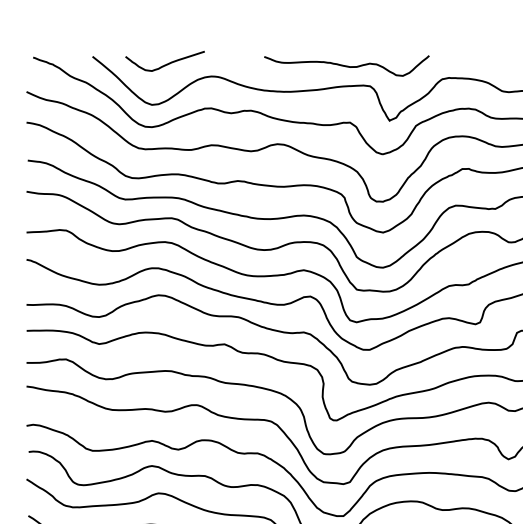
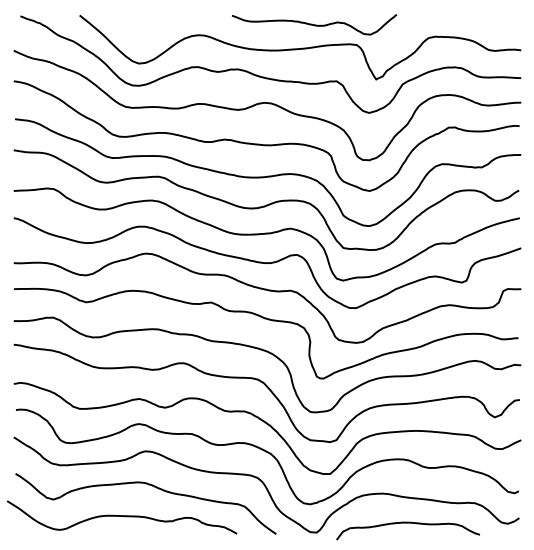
curve: (166, 63) -> (153, 22), removed
curve: (346, 65) -> (314, 24), moved

